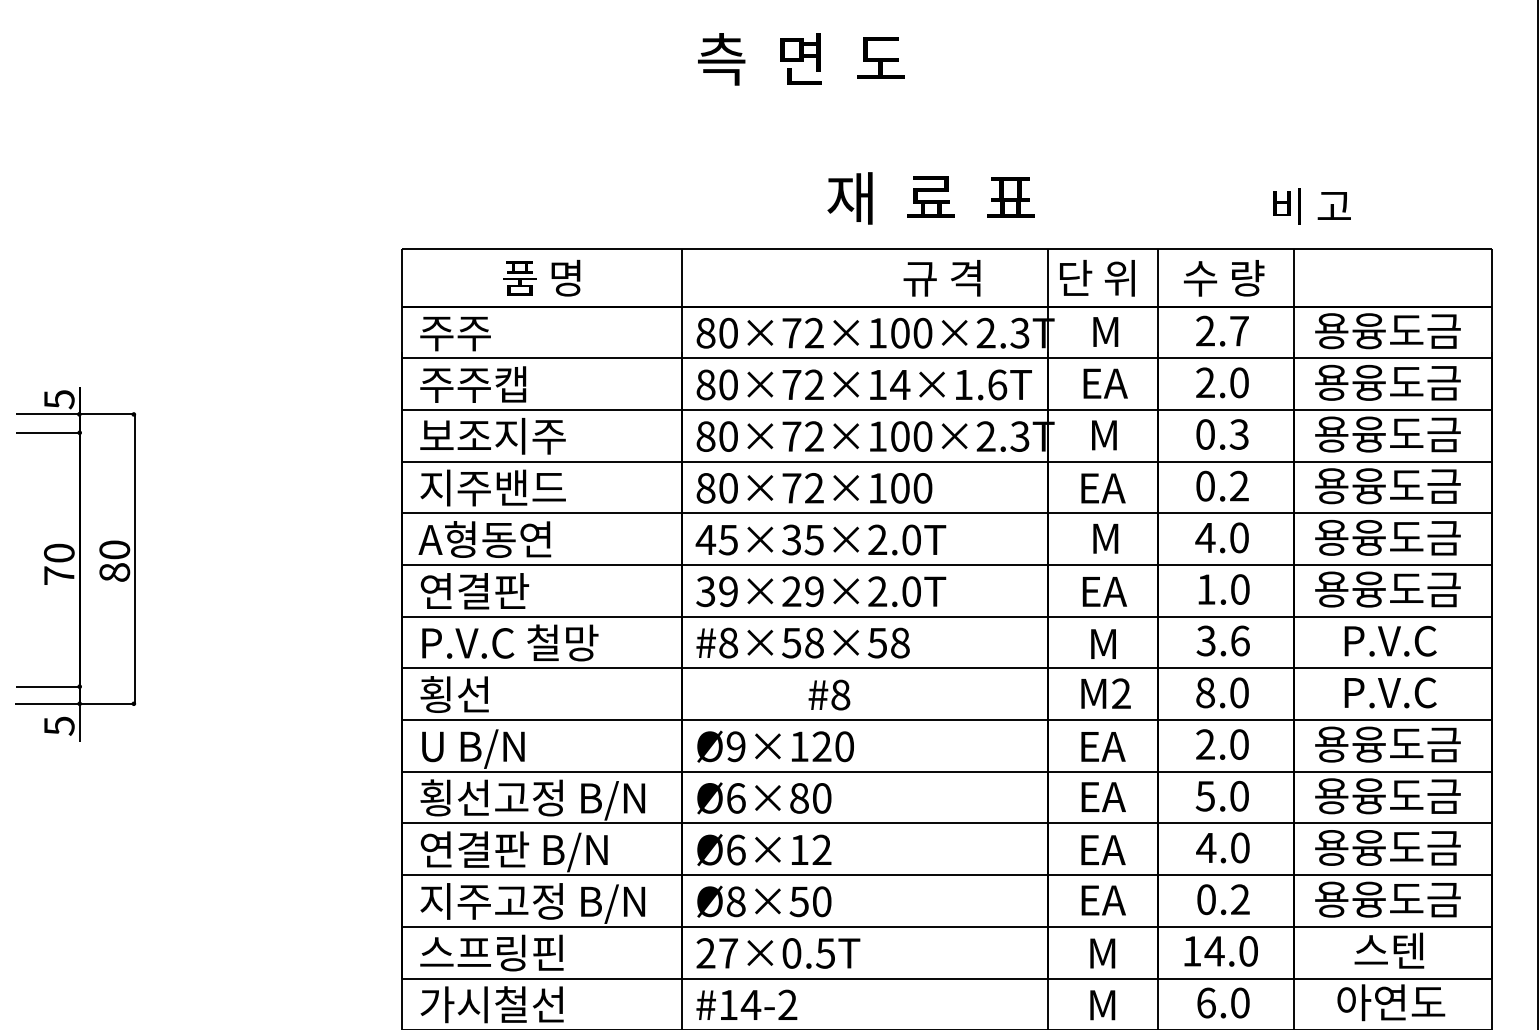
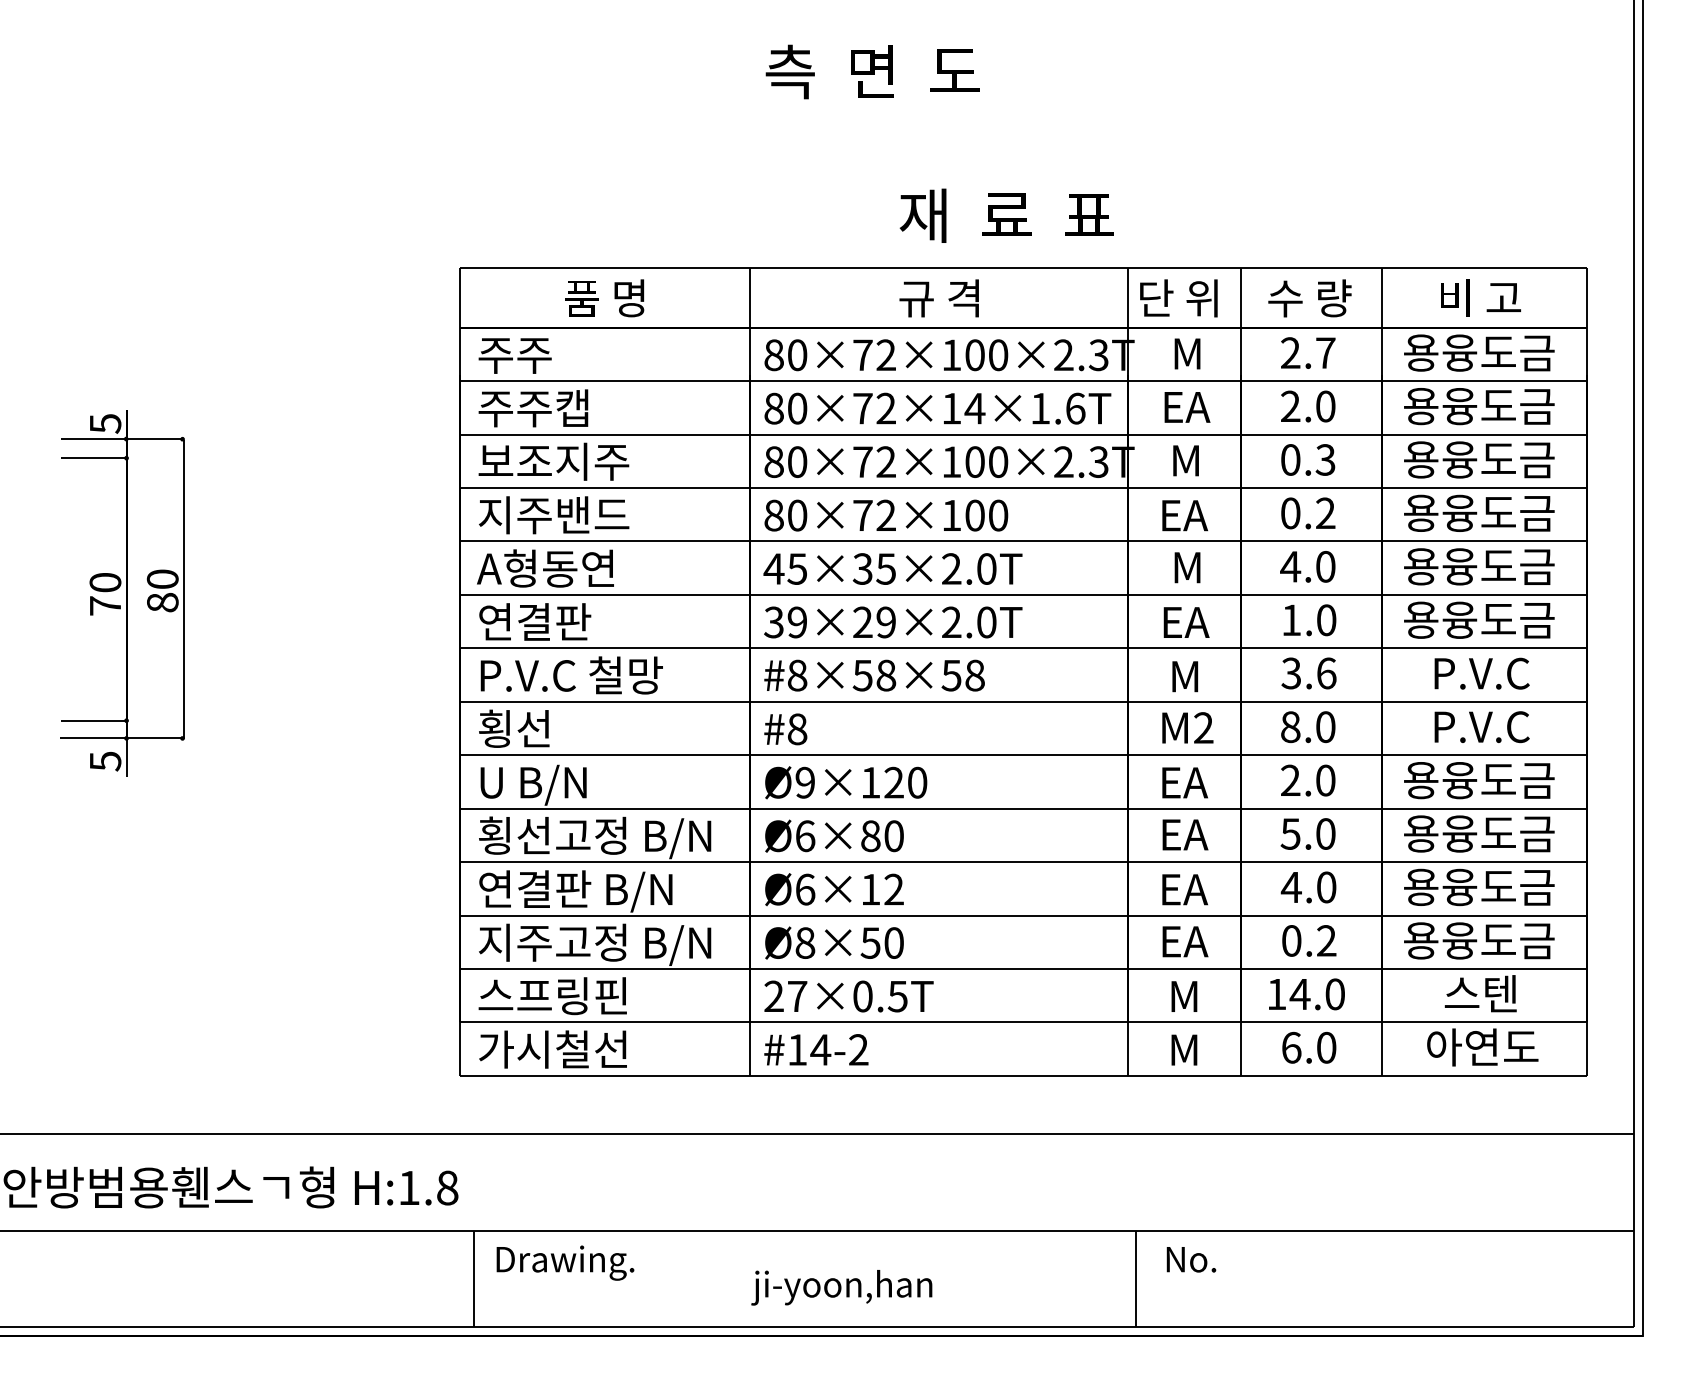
text: (1311, 205) -> (1480, 297), moved
text: (941, 278) -> (938, 298), moved
text: (829, 695) -> (785, 729), moved

